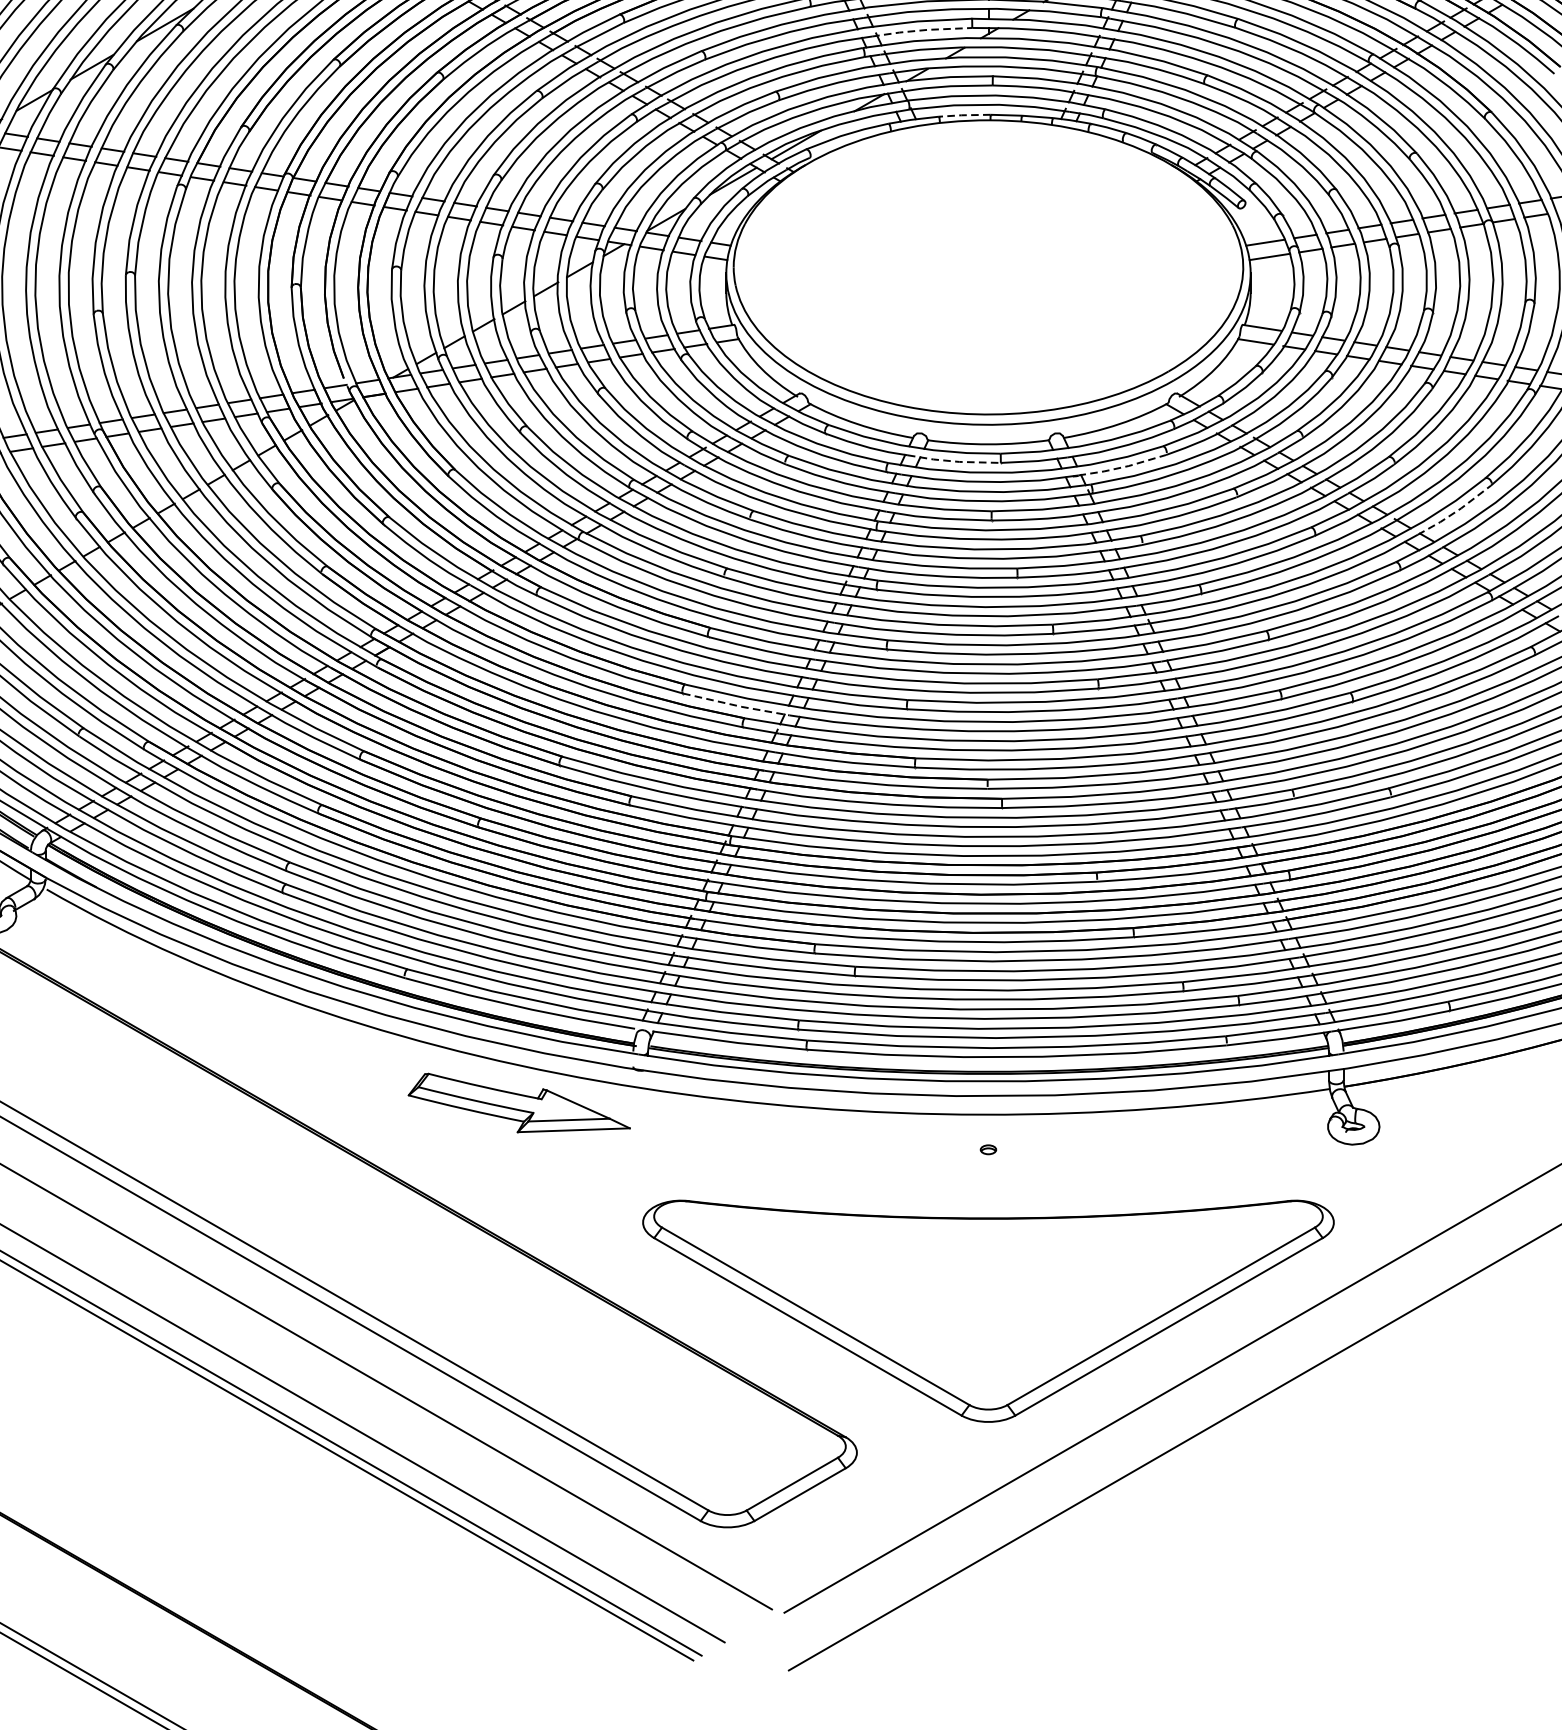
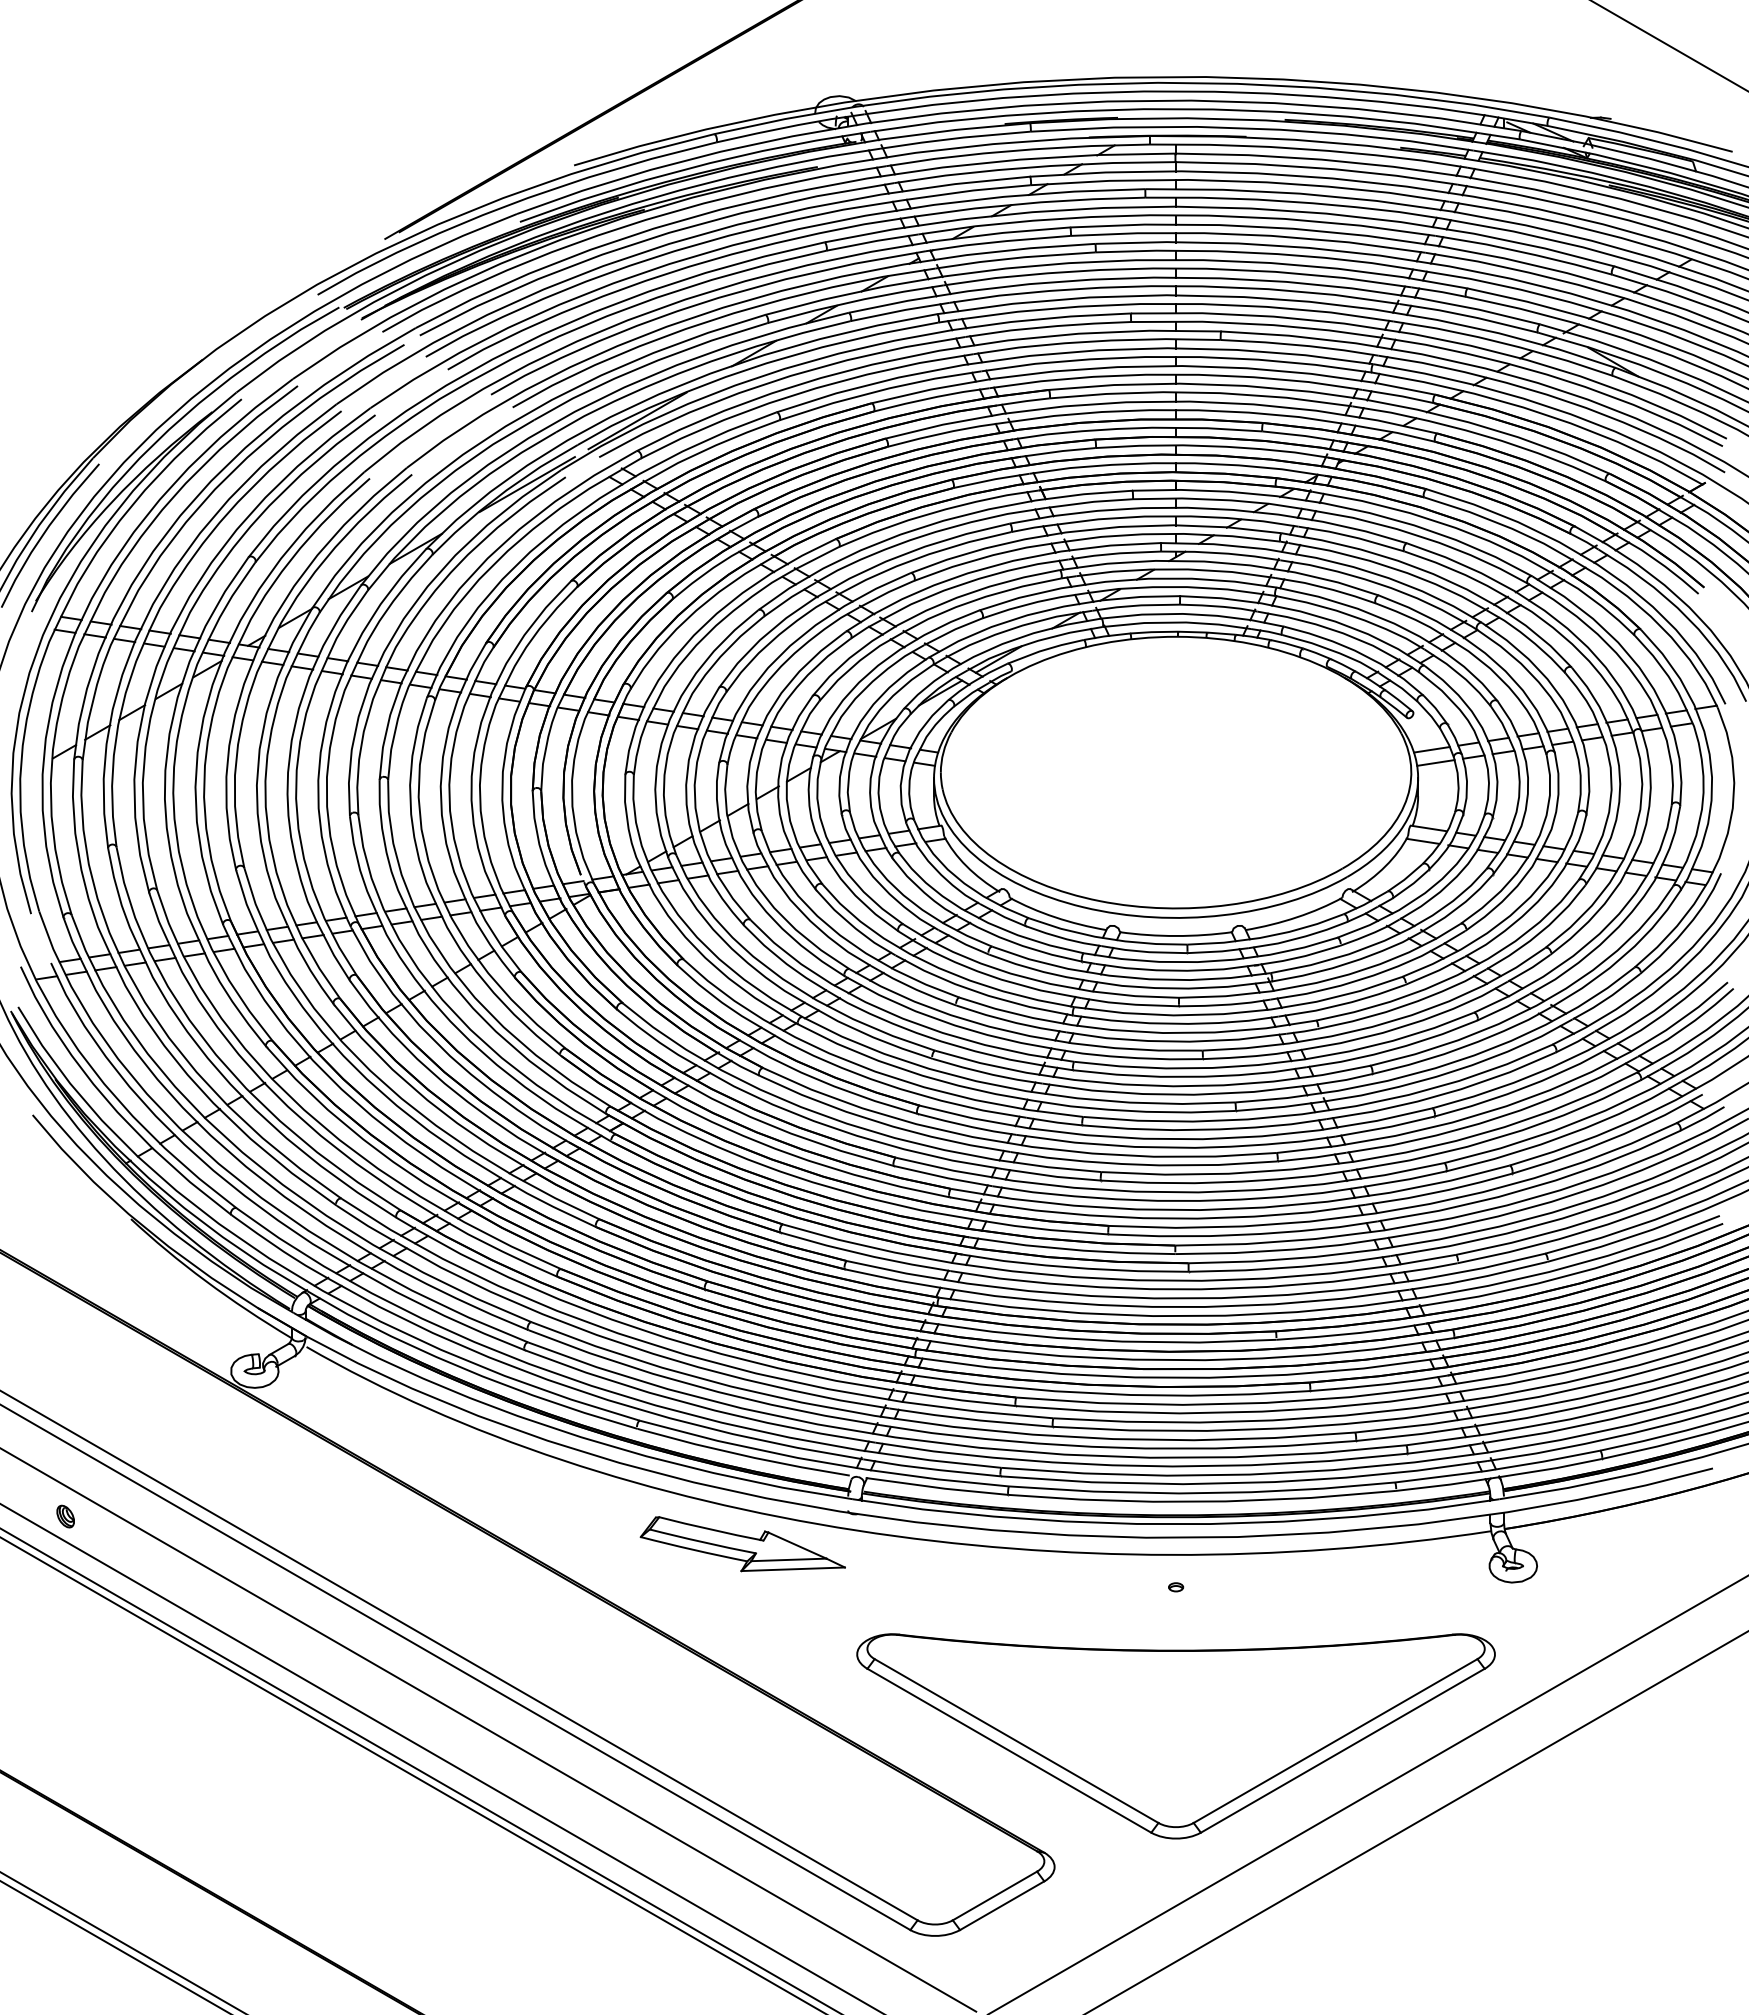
line: (921, 30) -> (1114, 553), dashed -> solid
line: (964, 115) -> (1153, 632), dashed -> solid
line: (954, 461) -> (1144, 951), dashed -> solid
line: (1122, 467) -> (1299, 957), dashed -> solid
line: (1455, 512) -> (1607, 998), dashed -> solid
line: (736, 705) -> (943, 1177), dashed -> solid

